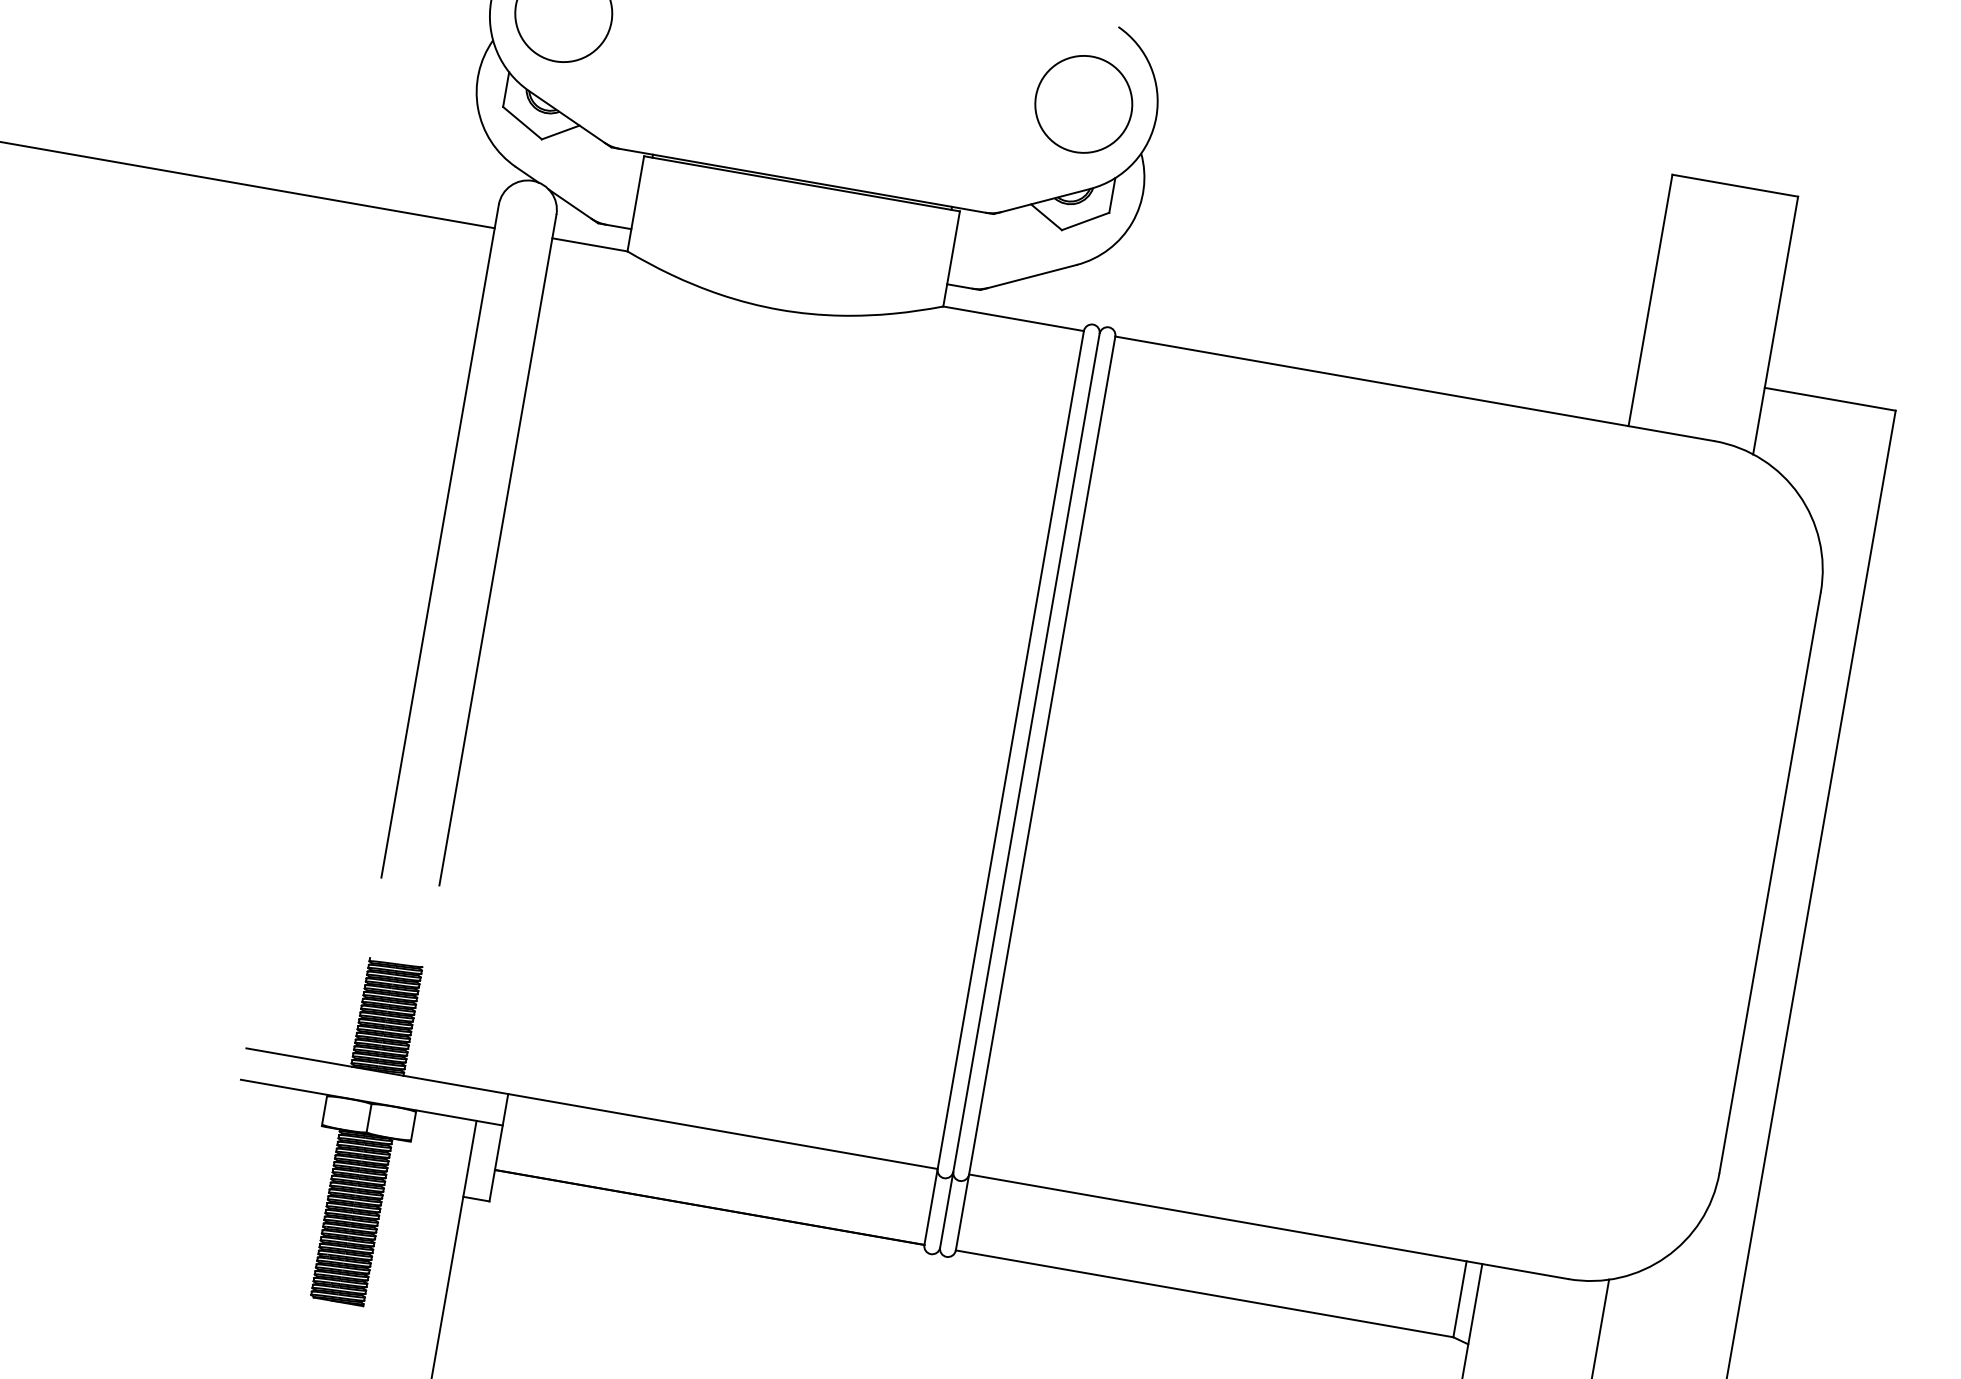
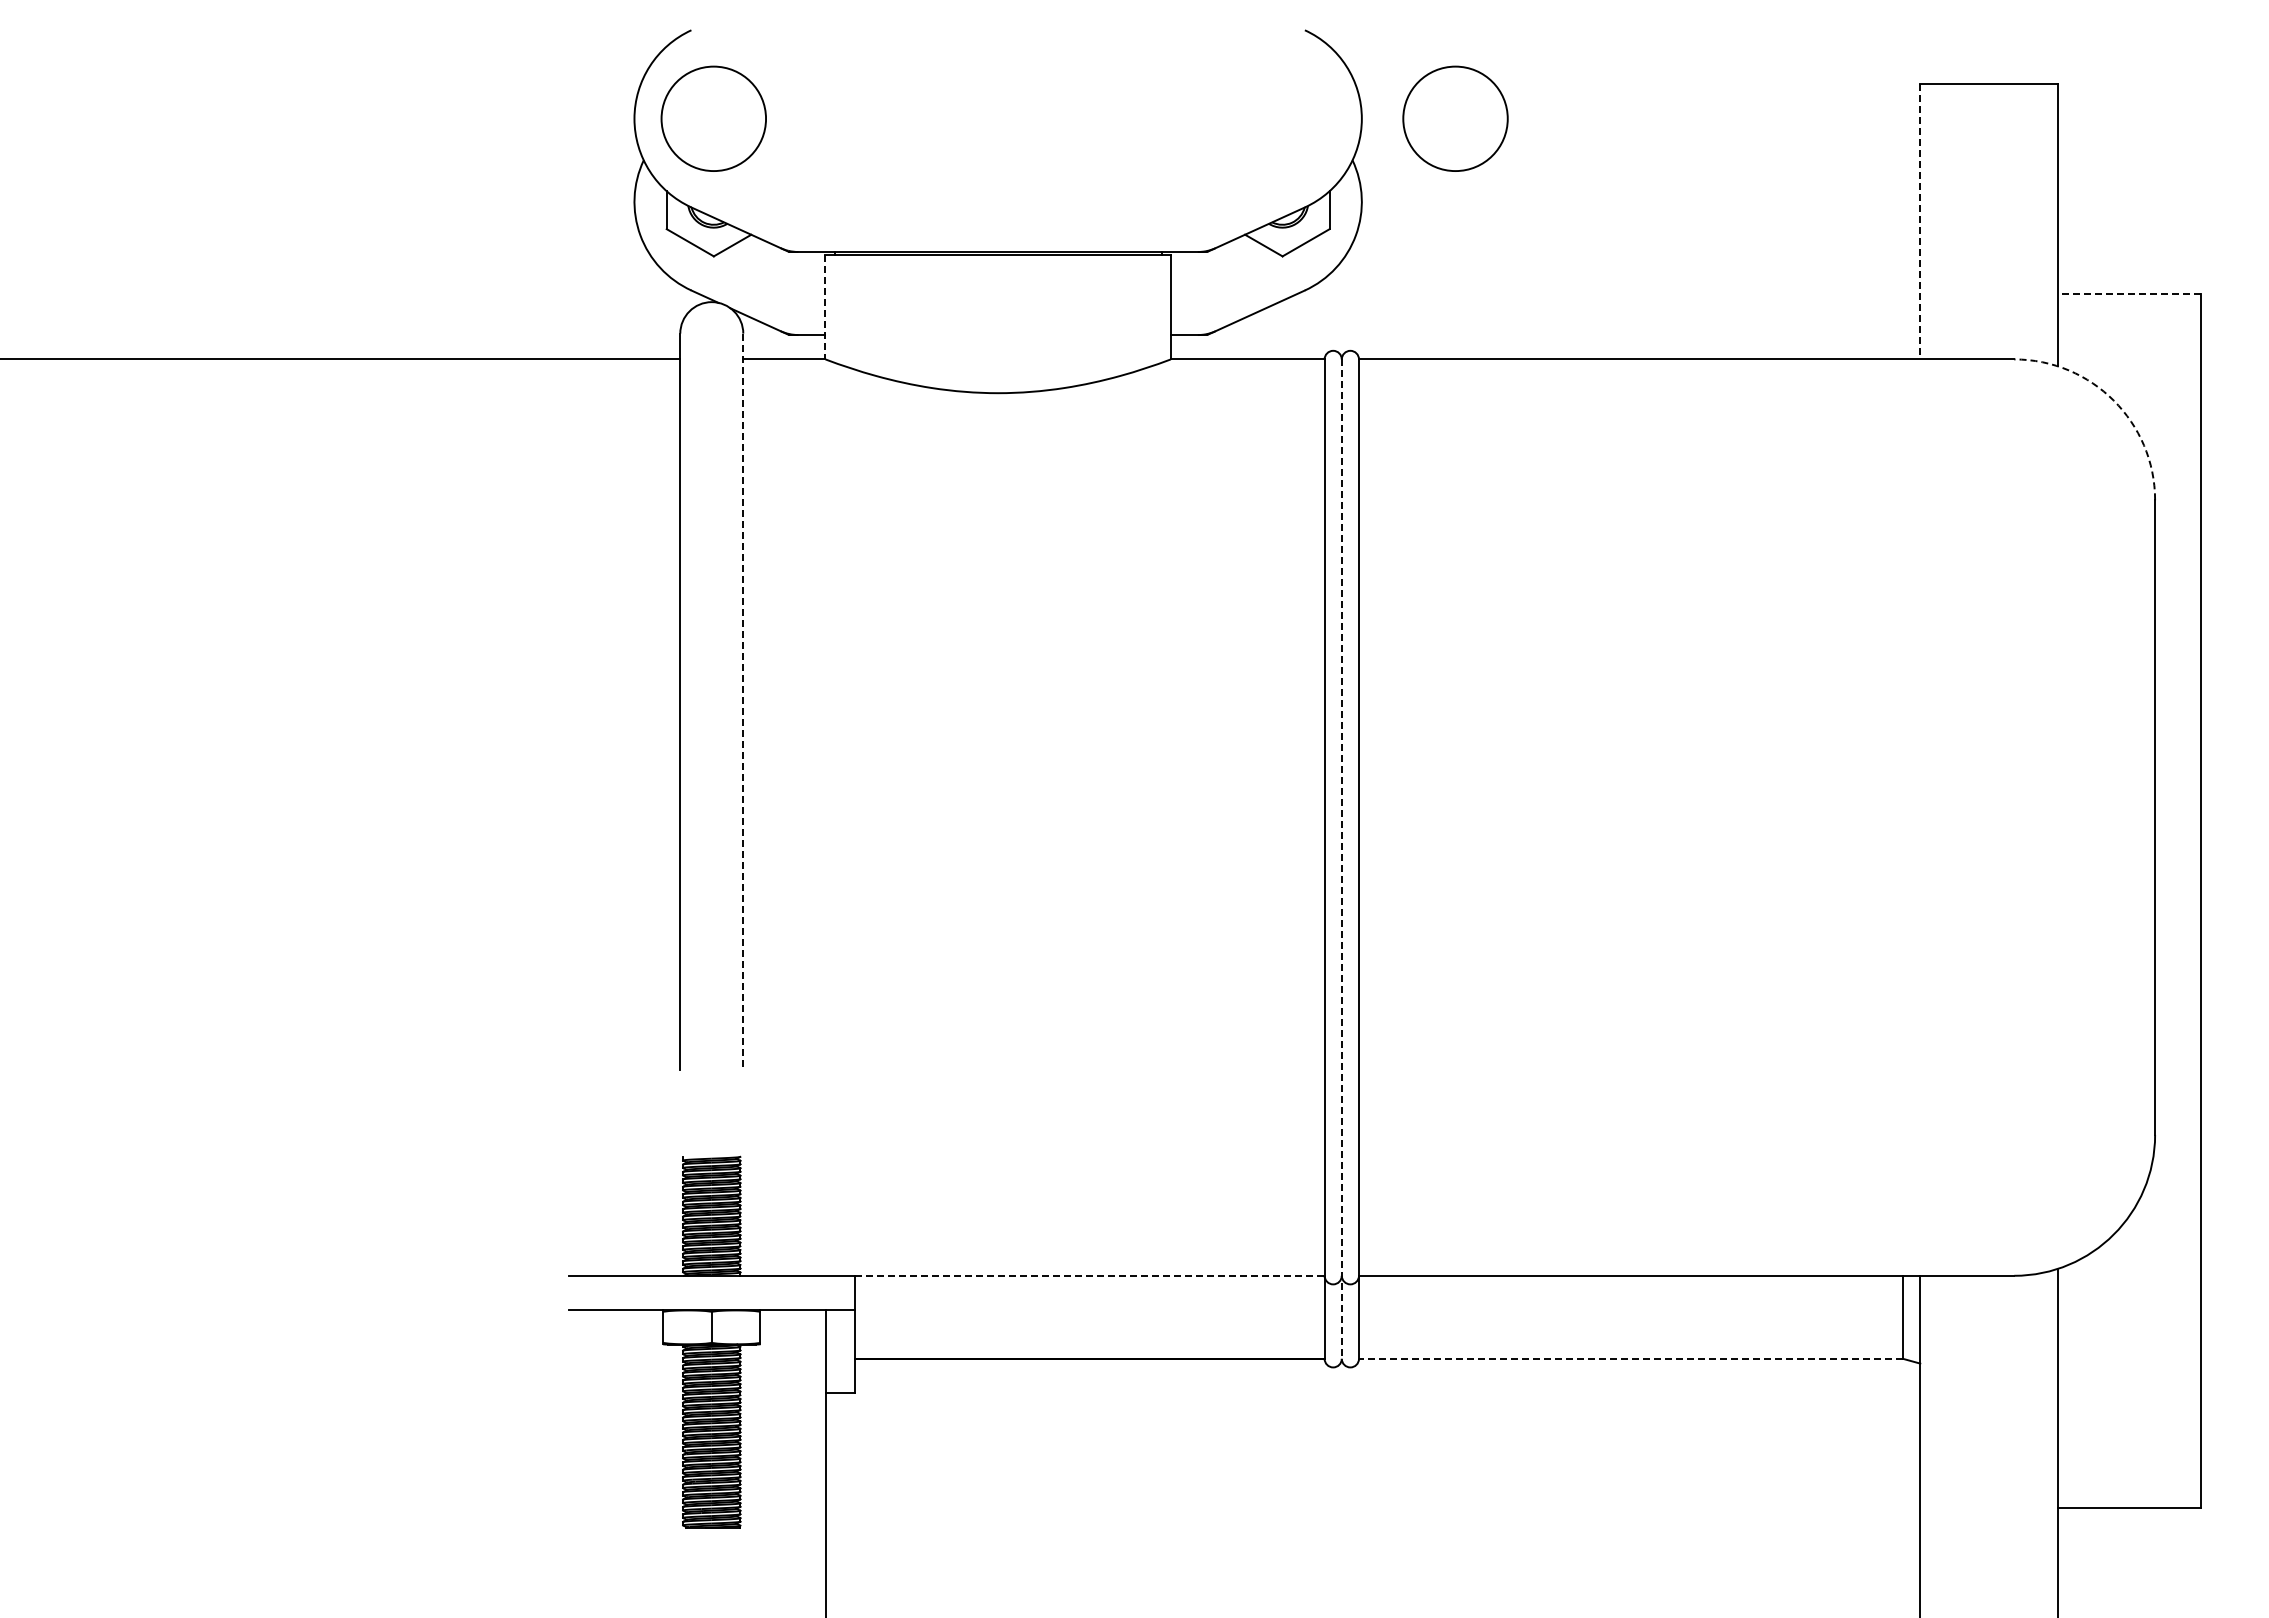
circle: (1083, 104) -> (1455, 118), moved
line: (635, 203) -> (825, 307), solid -> dashed
line: (1650, 300) -> (1920, 222), solid -> dashed
line: (1830, 399) -> (2129, 293), solid -> dashed
arc: (1798, 494) -> (2113, 400), solid -> dashed
line: (498, 550) -> (743, 700), solid -> dashed
line: (1019, 791) -> (1341, 859), solid -> dashed
line: (722, 1131) -> (1089, 1275), solid -> dashed
line: (1204, 1293) -> (1630, 1358), solid -> dashed

